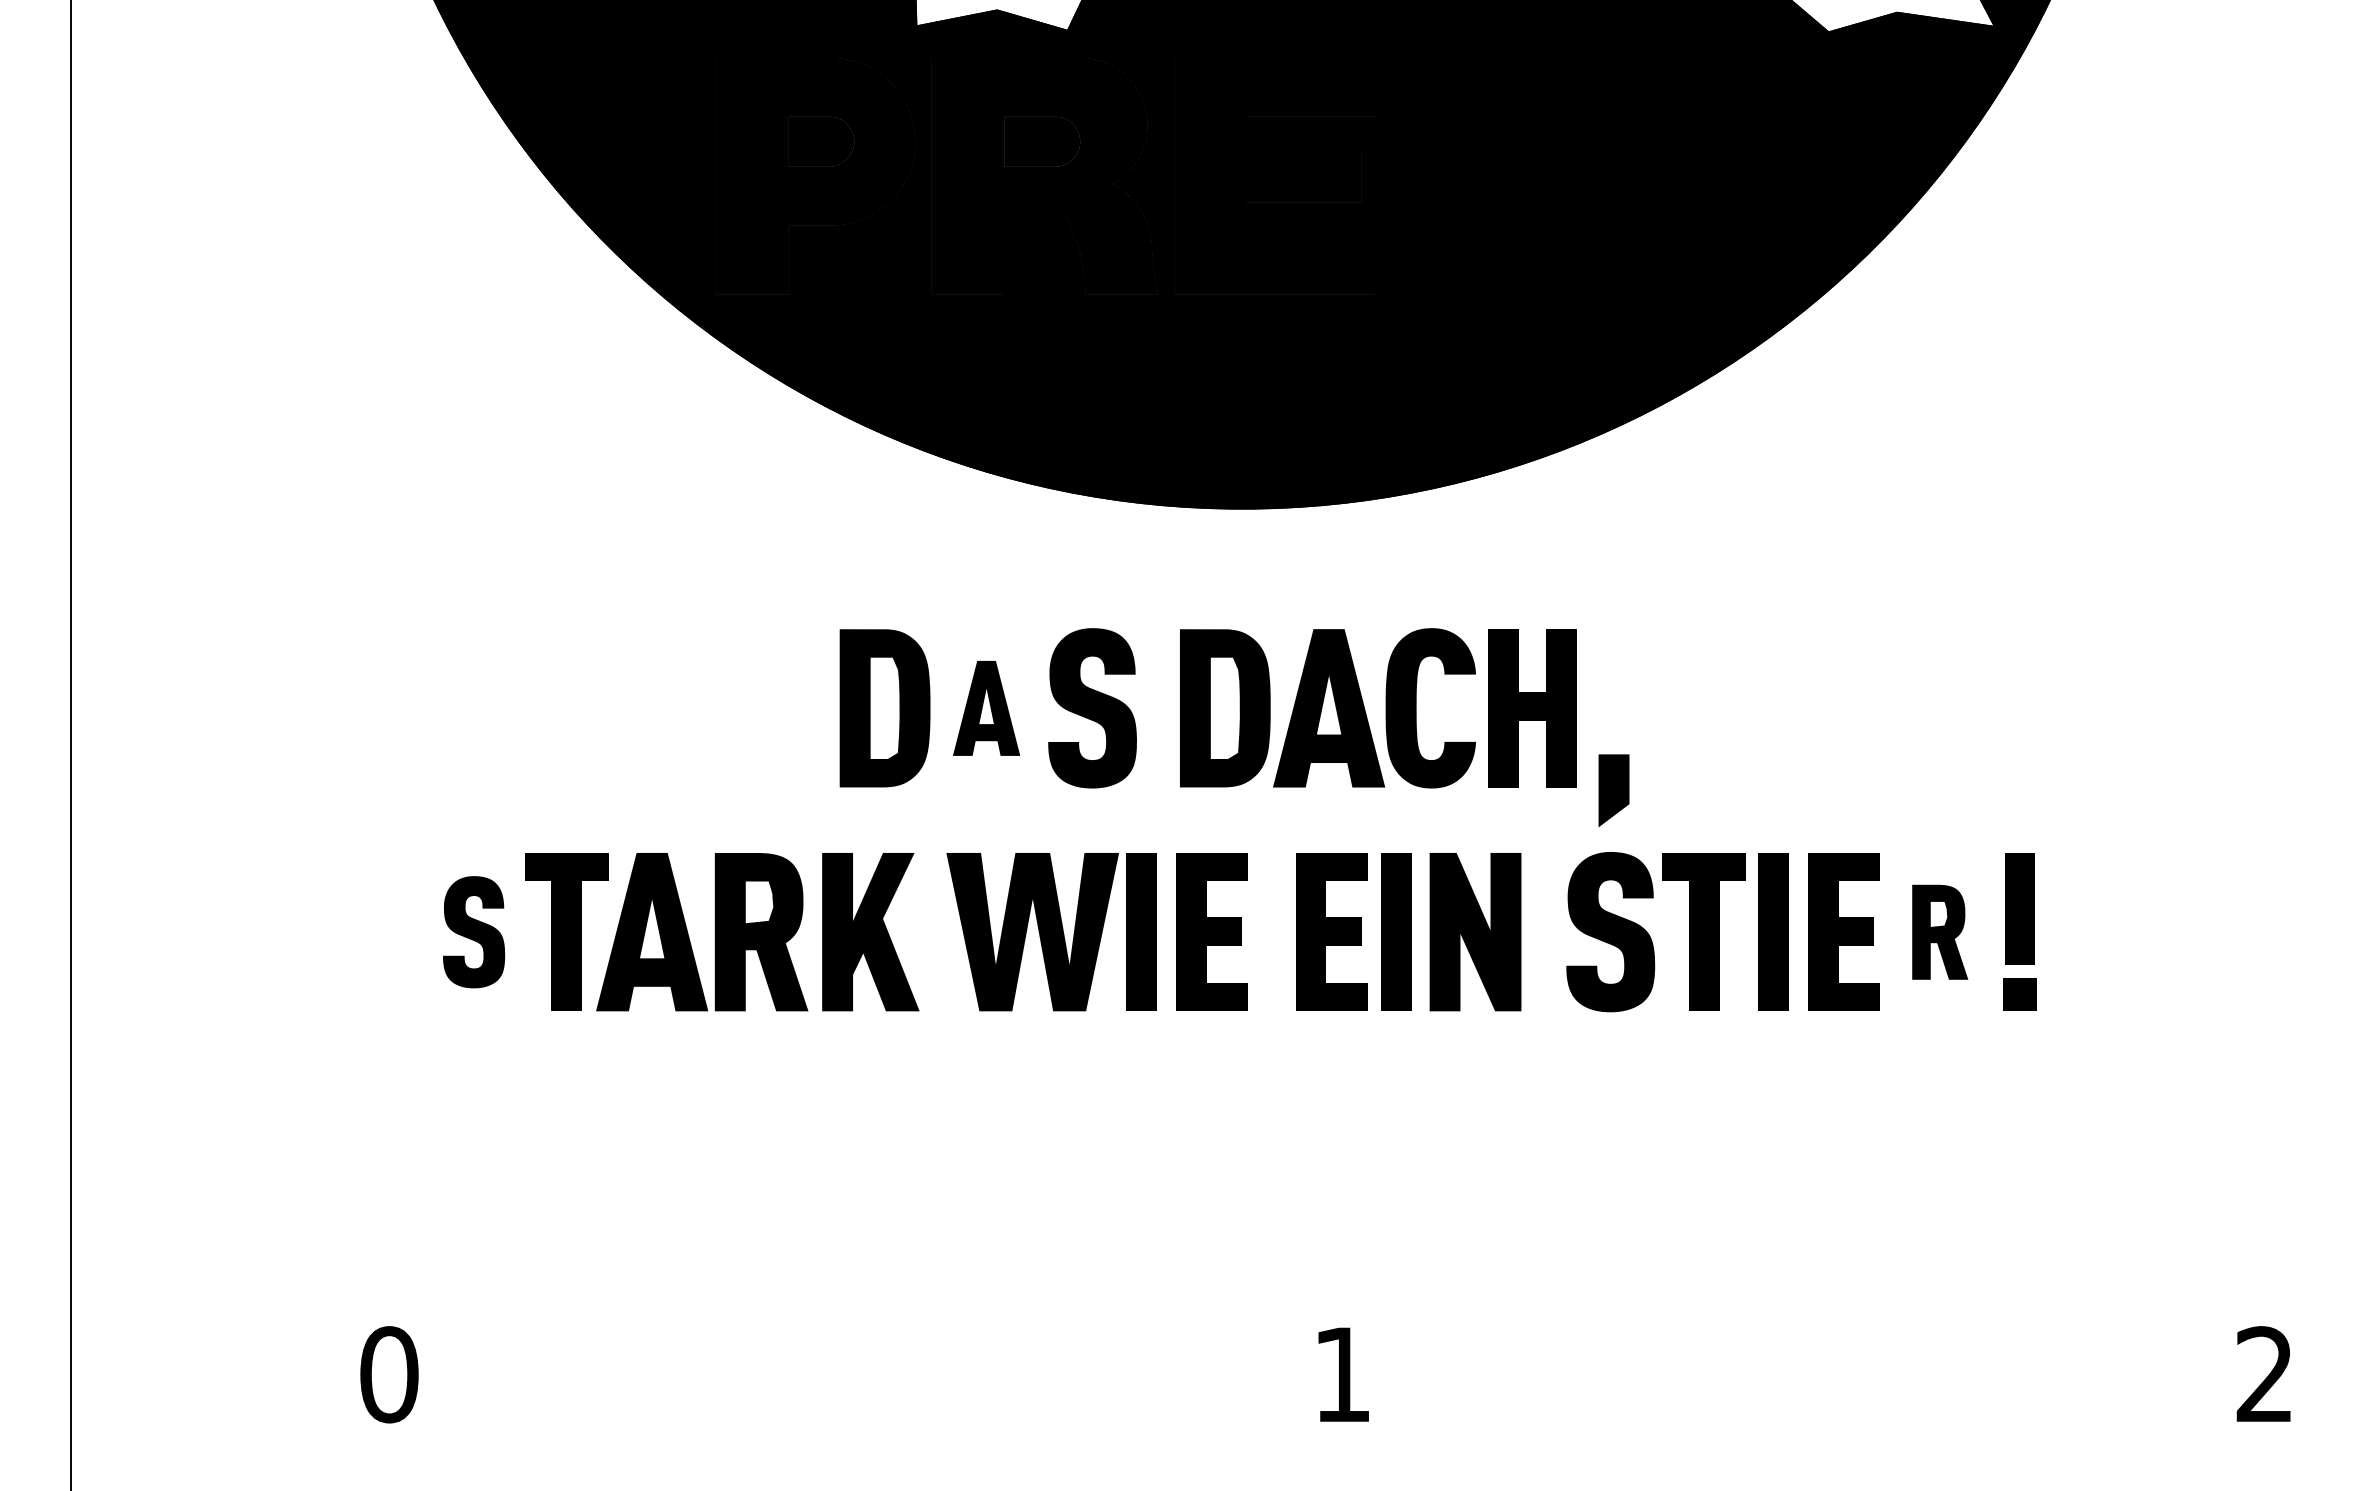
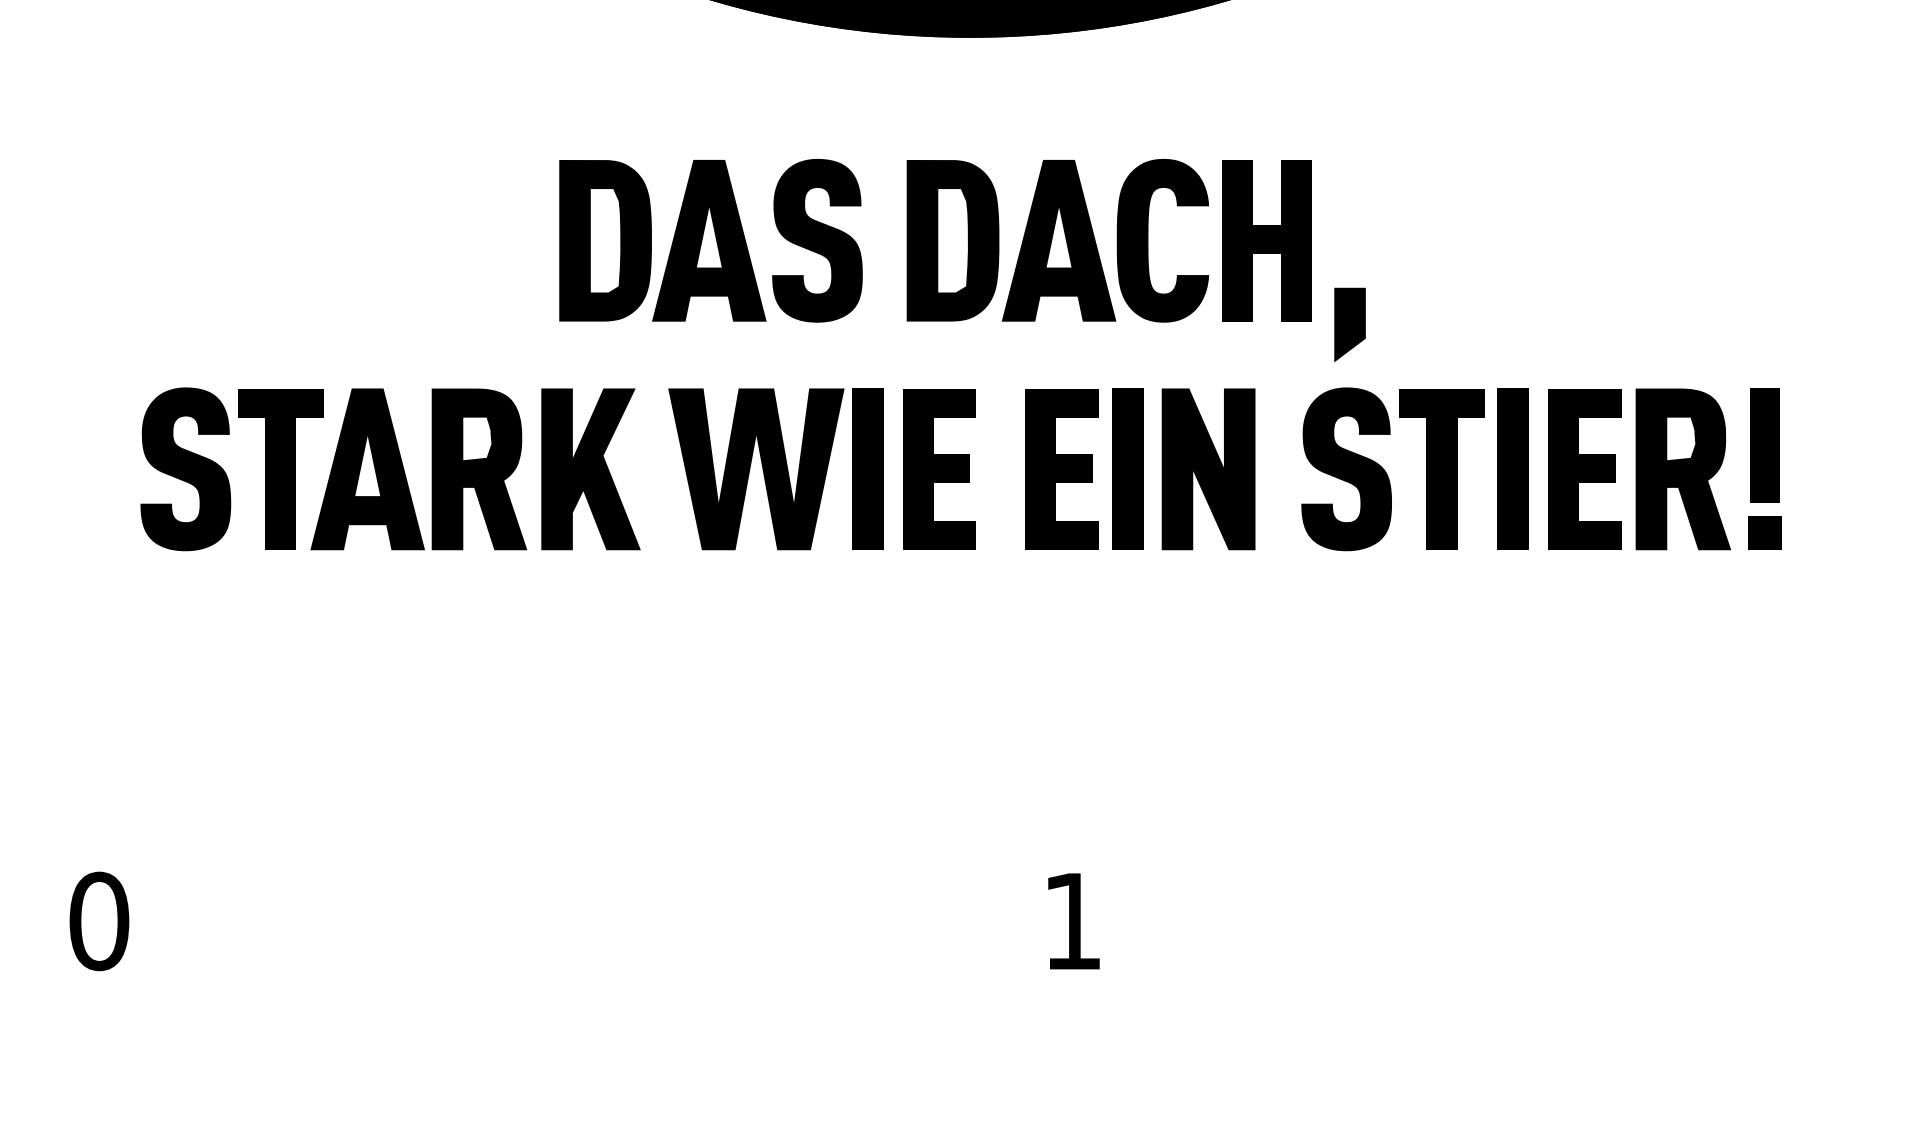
part: (986, 708) -> (709, 240), size x1.67
part: (473, 932) -> (185, 469), size x1.43
part: (1939, 932) -> (1682, 469), size x1.67

